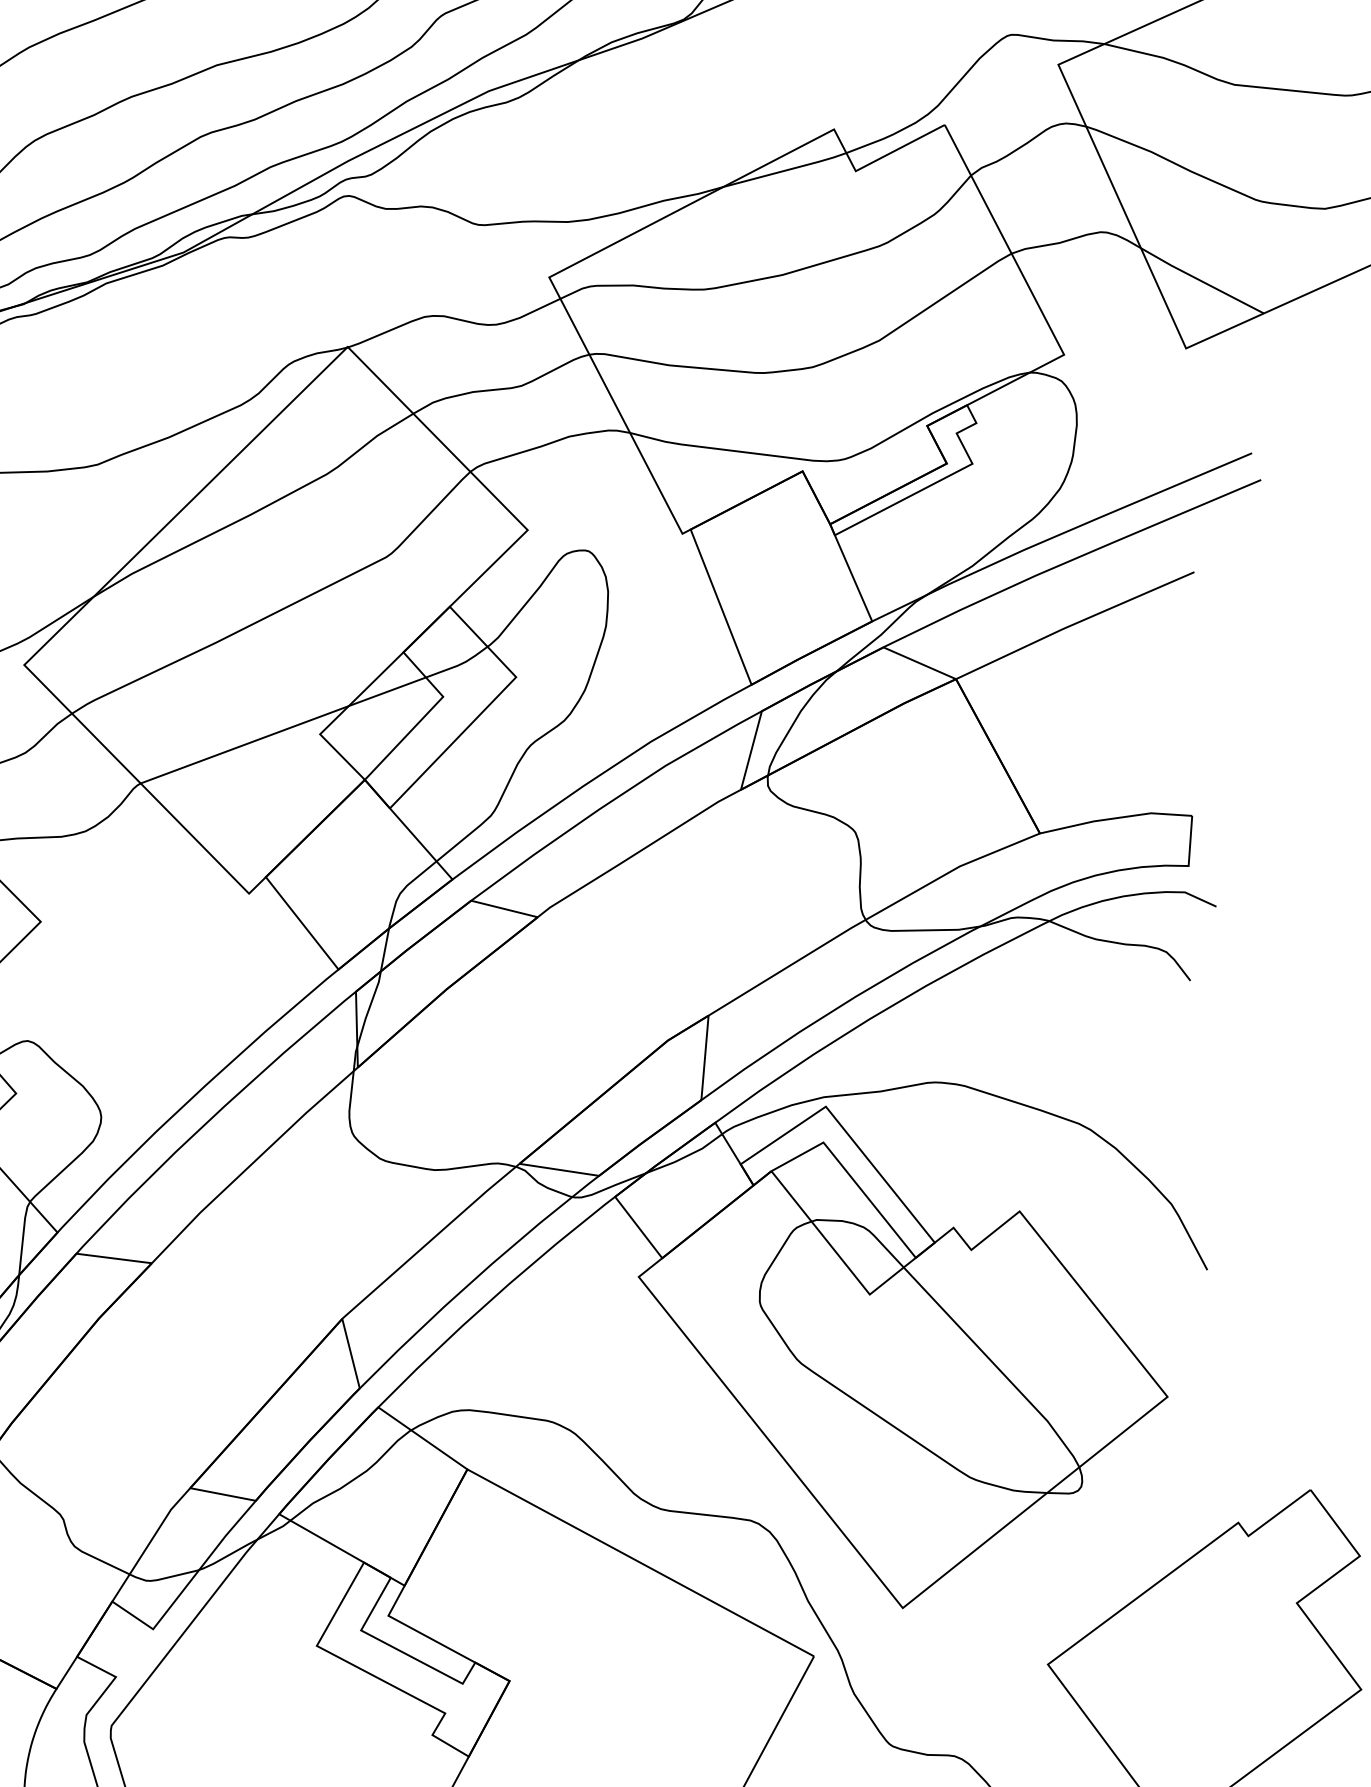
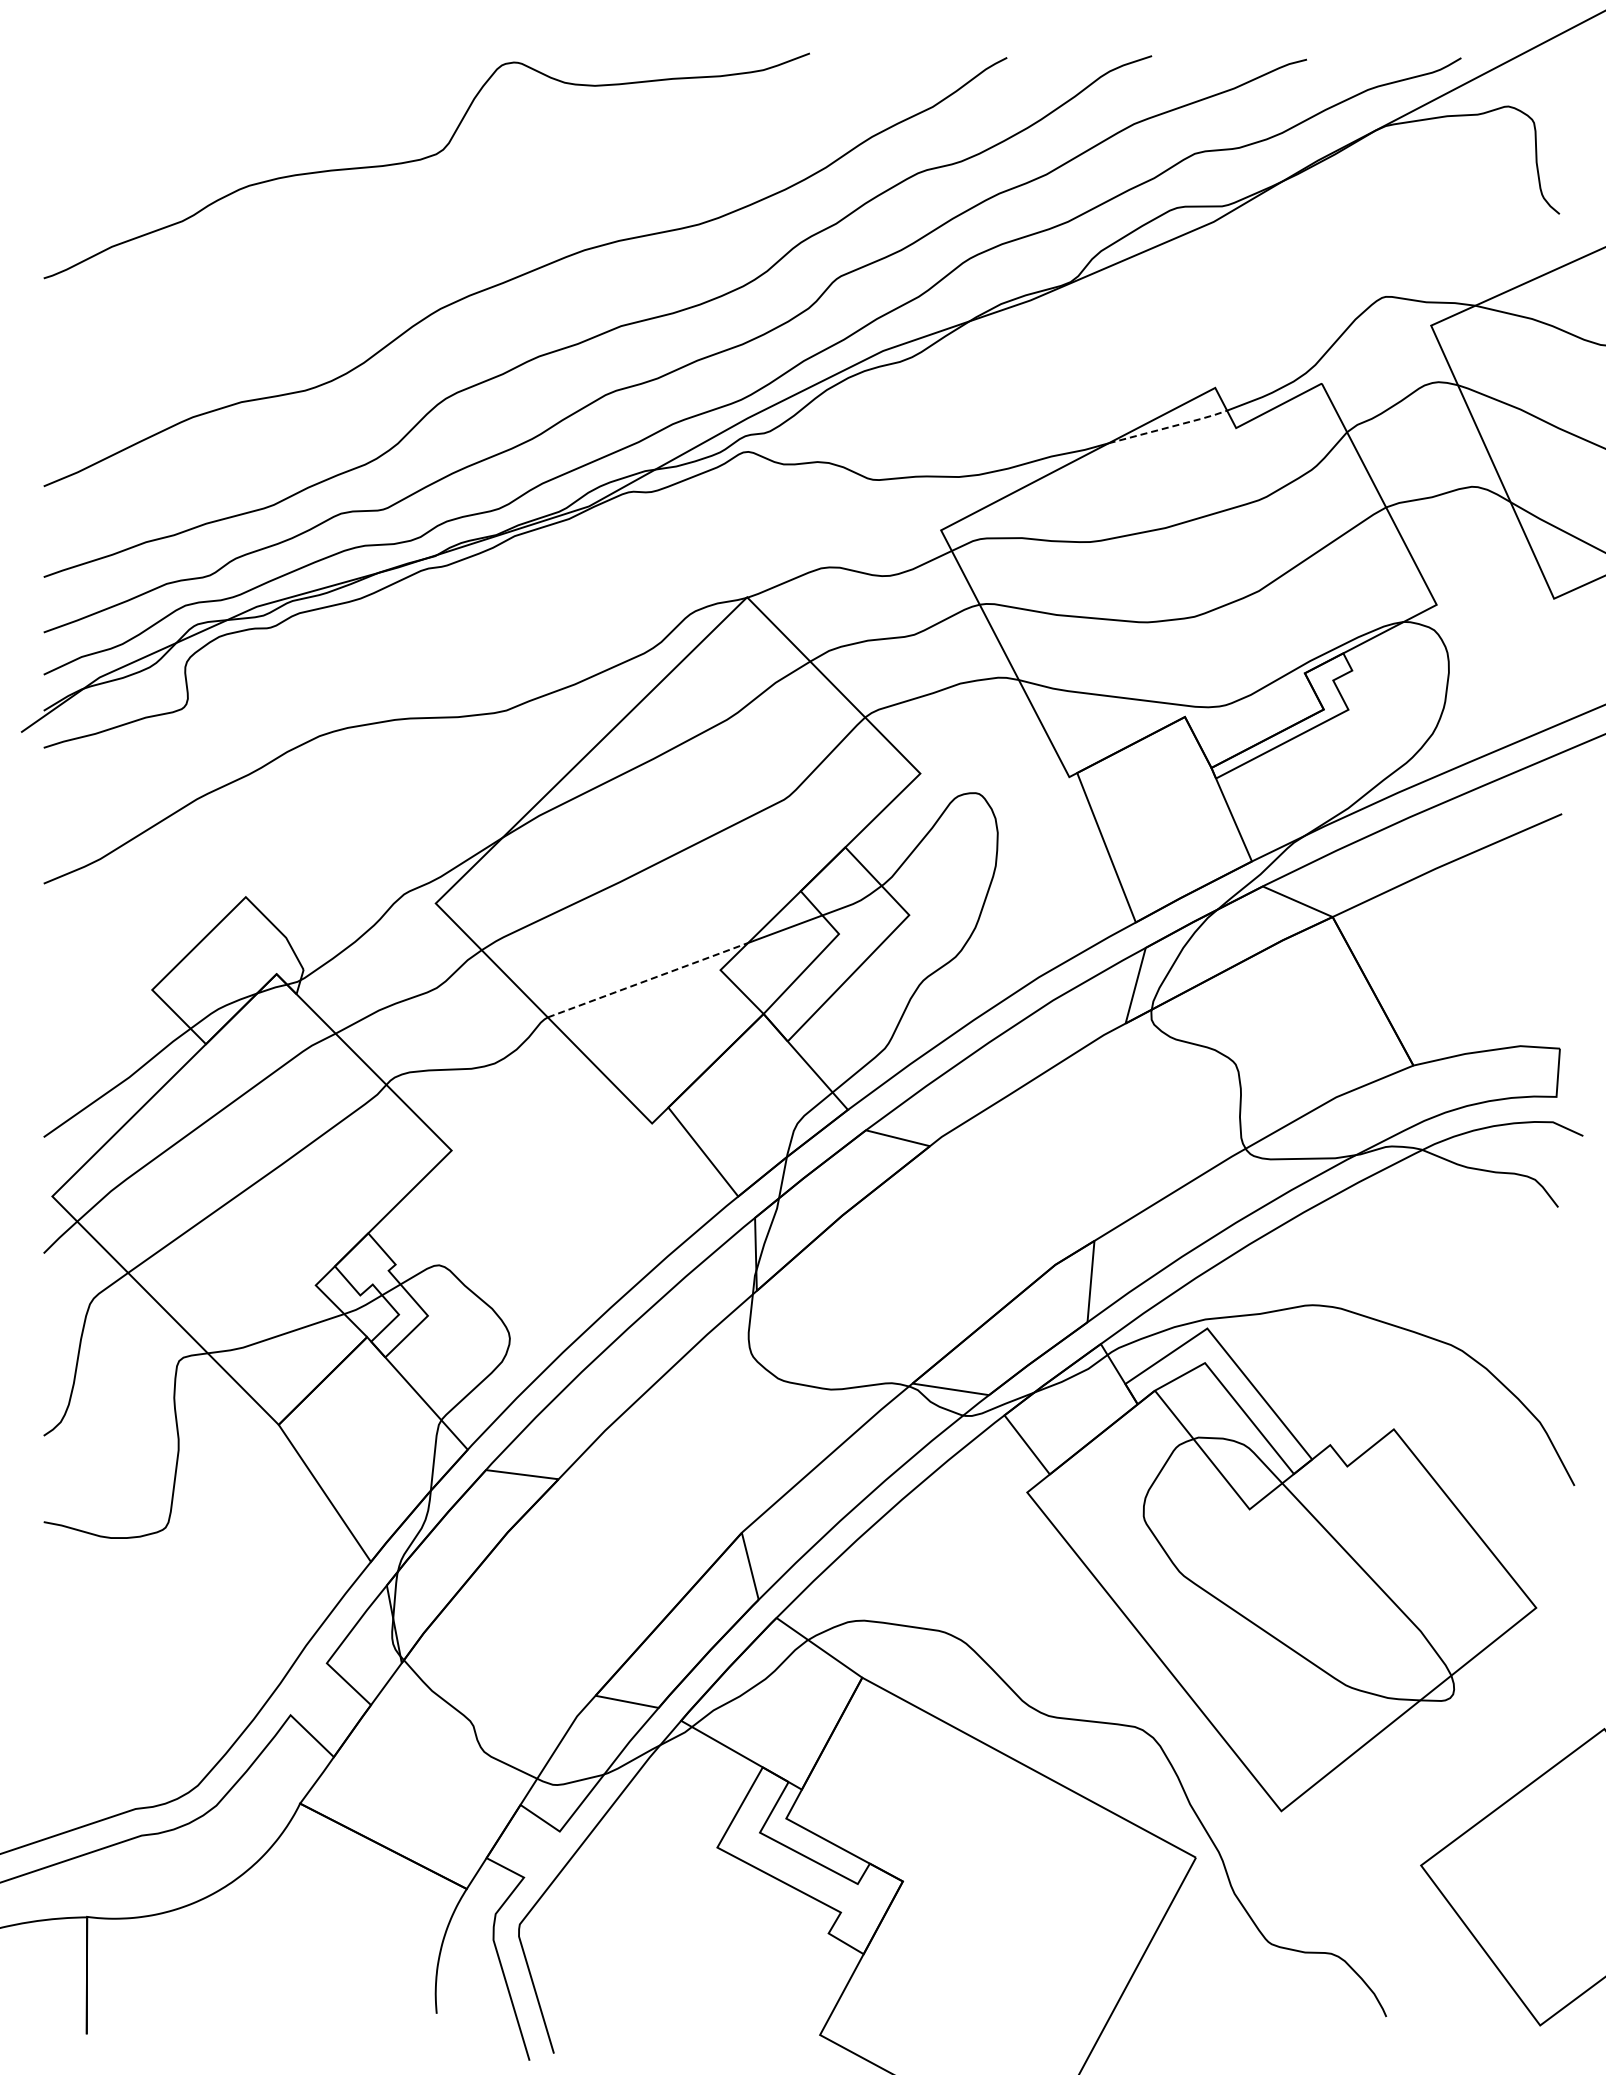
line: (786, 170) -> (1169, 427), solid -> dashed
line: (245, 745) -> (648, 980), solid -> dashed

